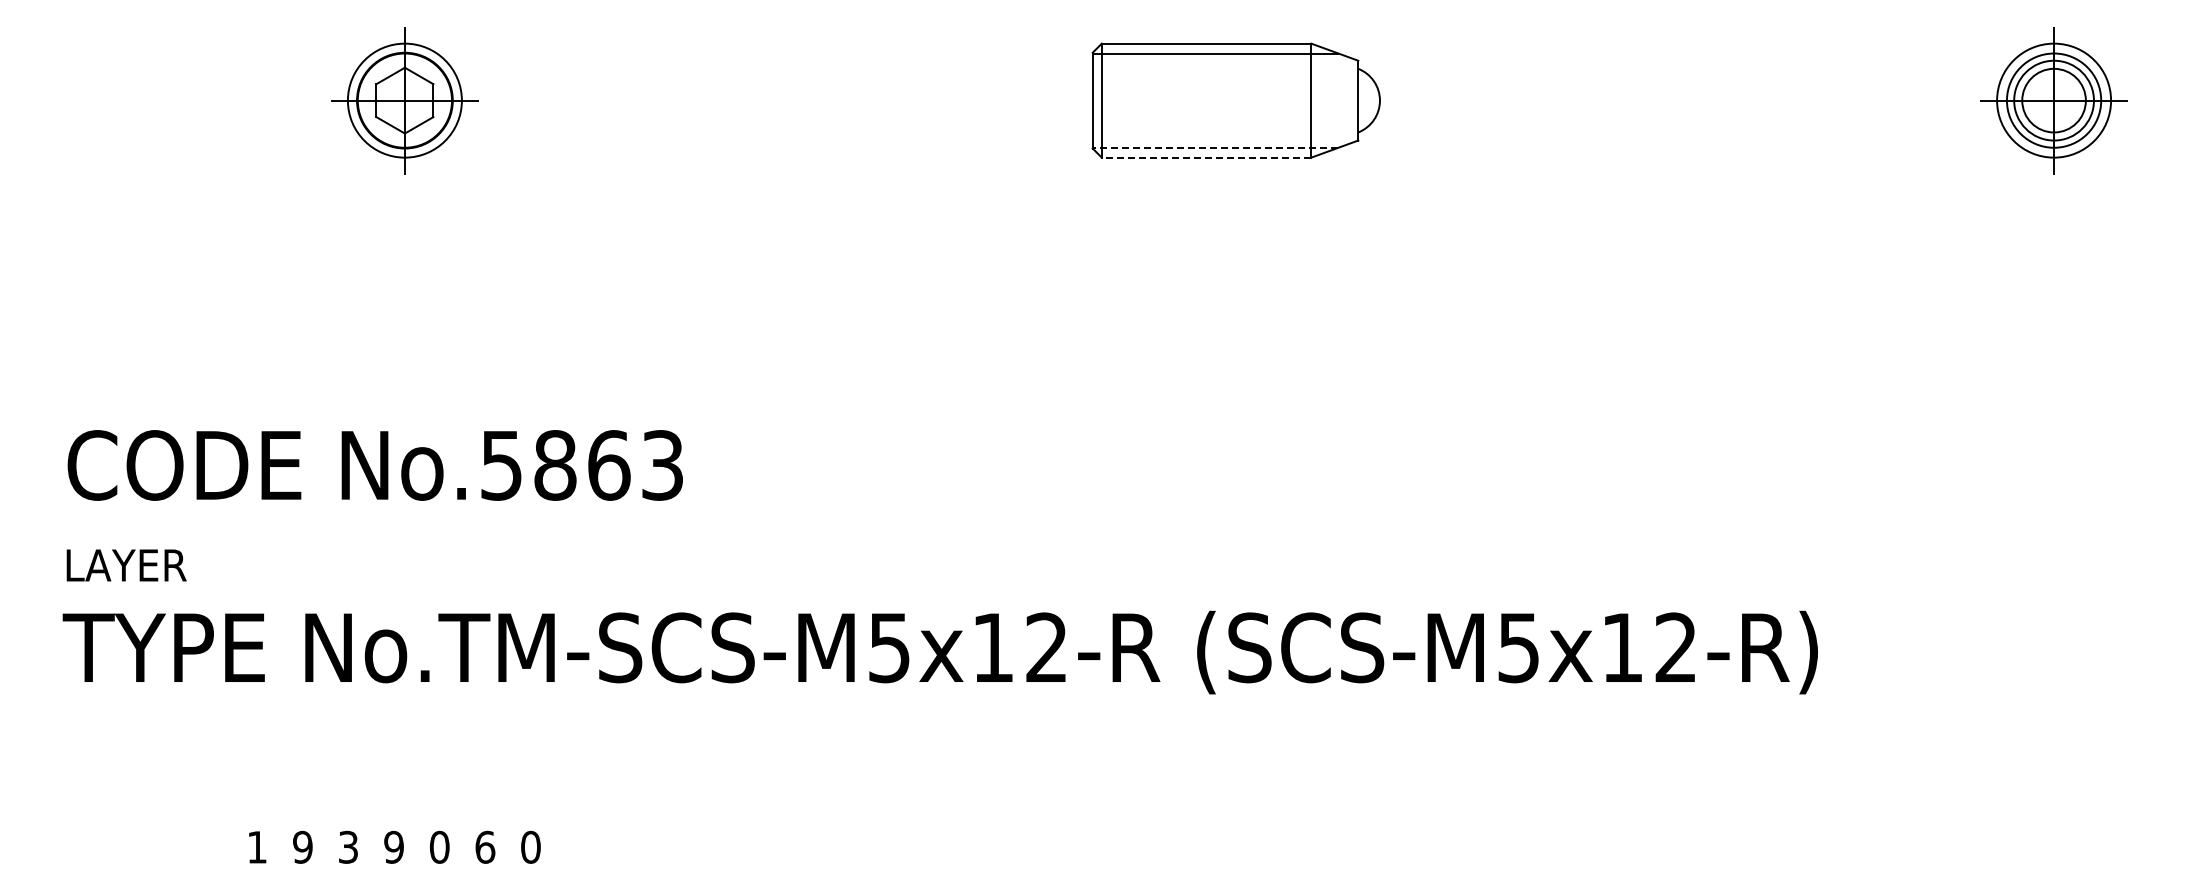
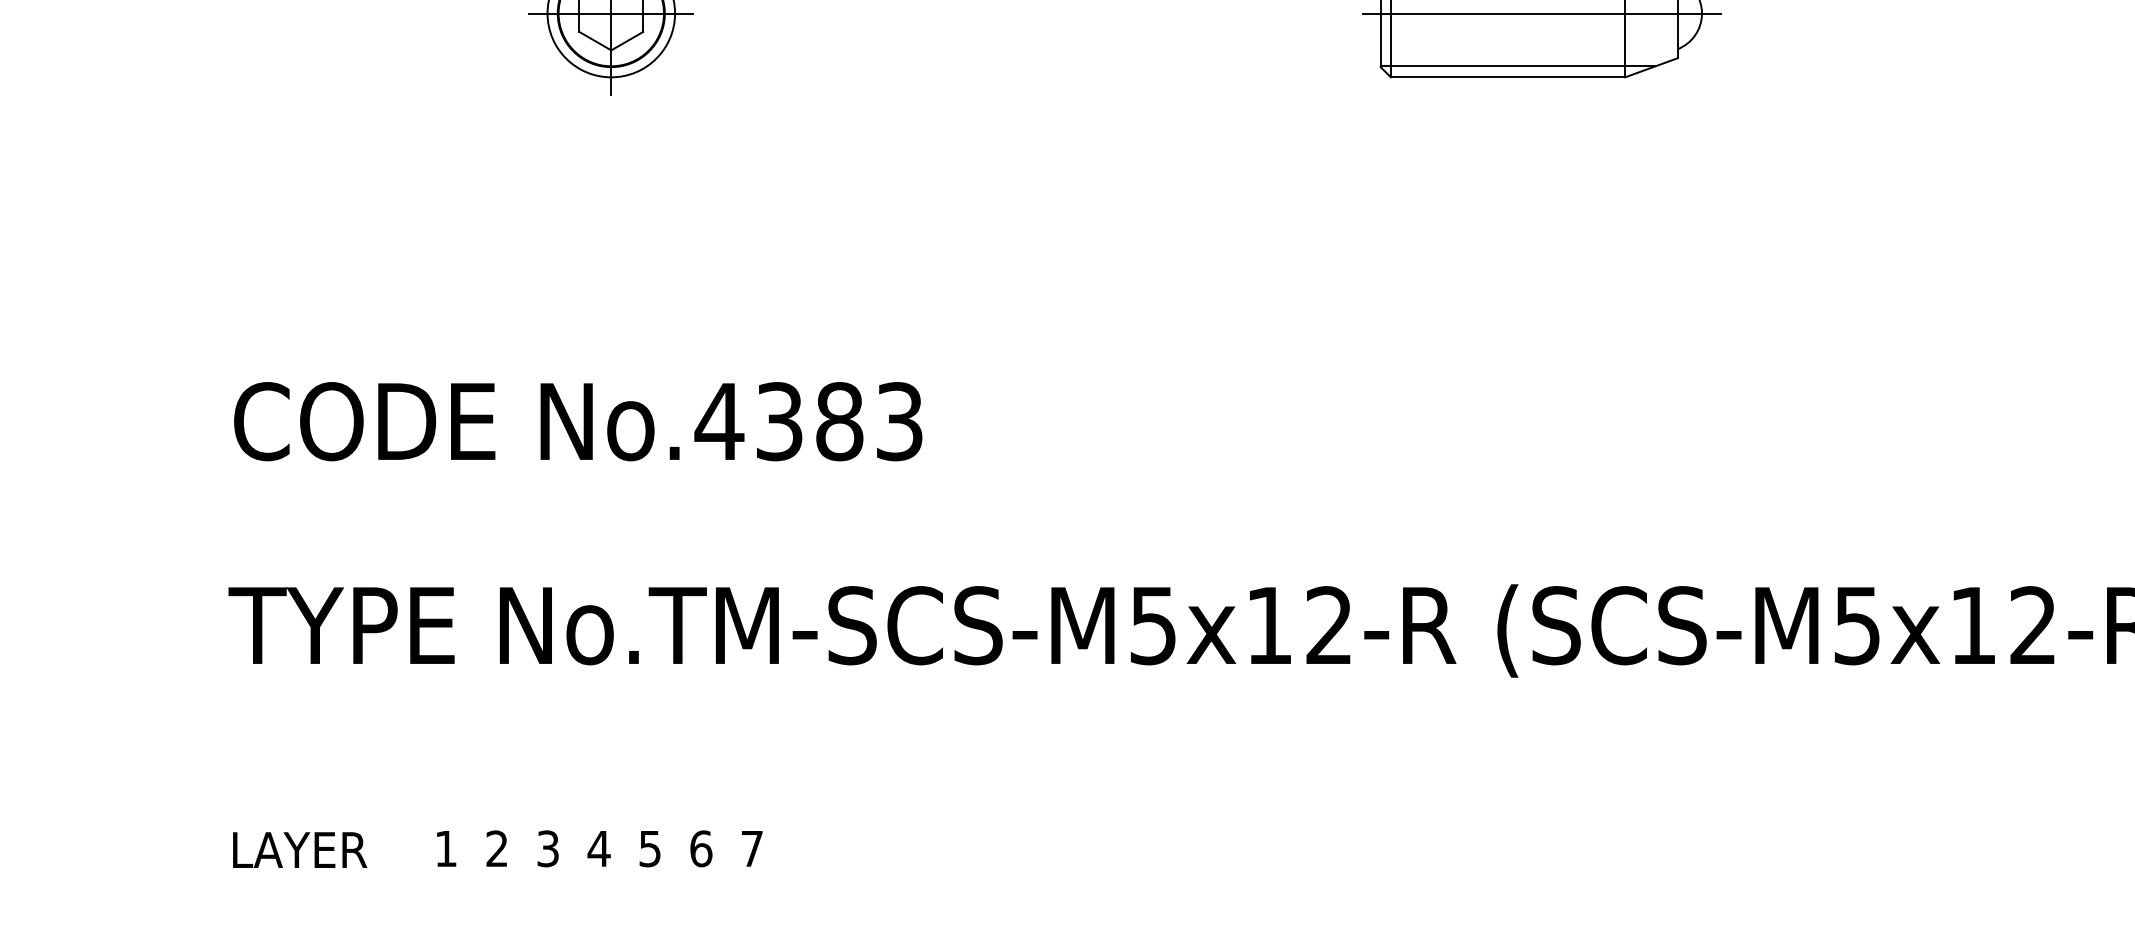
line: (1236, 100) -> (1541, 13), added
line: (1215, 147) -> (1518, 65), dashed -> solid
line: (1206, 157) -> (1507, 77), dashed -> solid
text: (554, 465) -> (778, 421), No.5863 -> No.4383
text: (126, 565) -> (299, 850), moved
text: (393, 846) -> (598, 847), 9 -> 4
text: (439, 846) -> (649, 847), 0 -> 5
text: (530, 846) -> (751, 847), 0 -> 7
text: (302, 847) -> (496, 849), 9 -> 2

